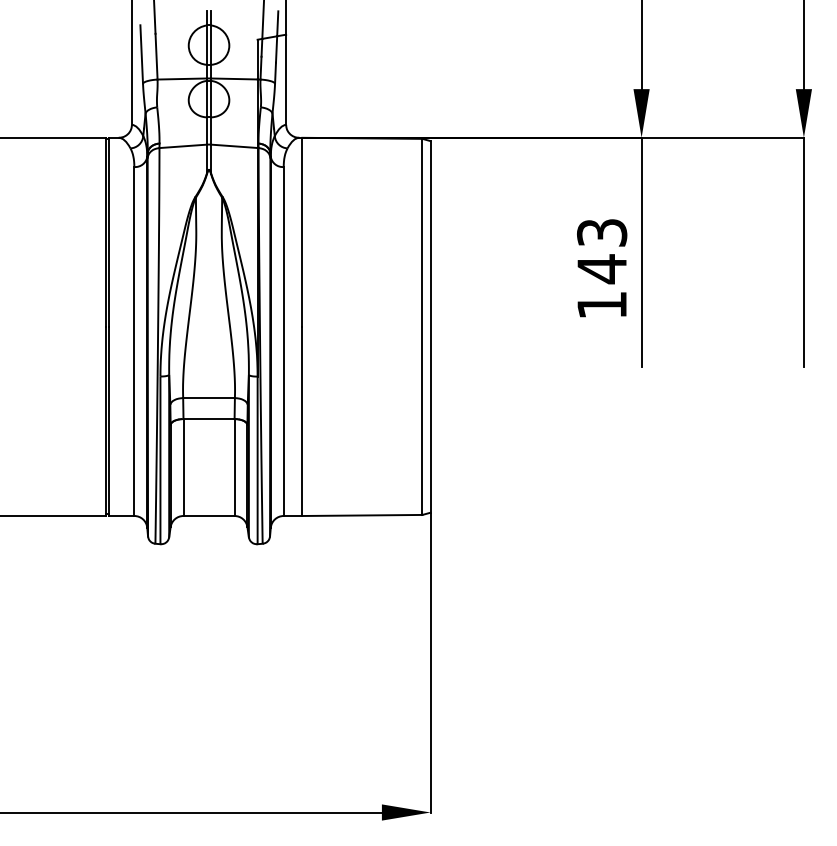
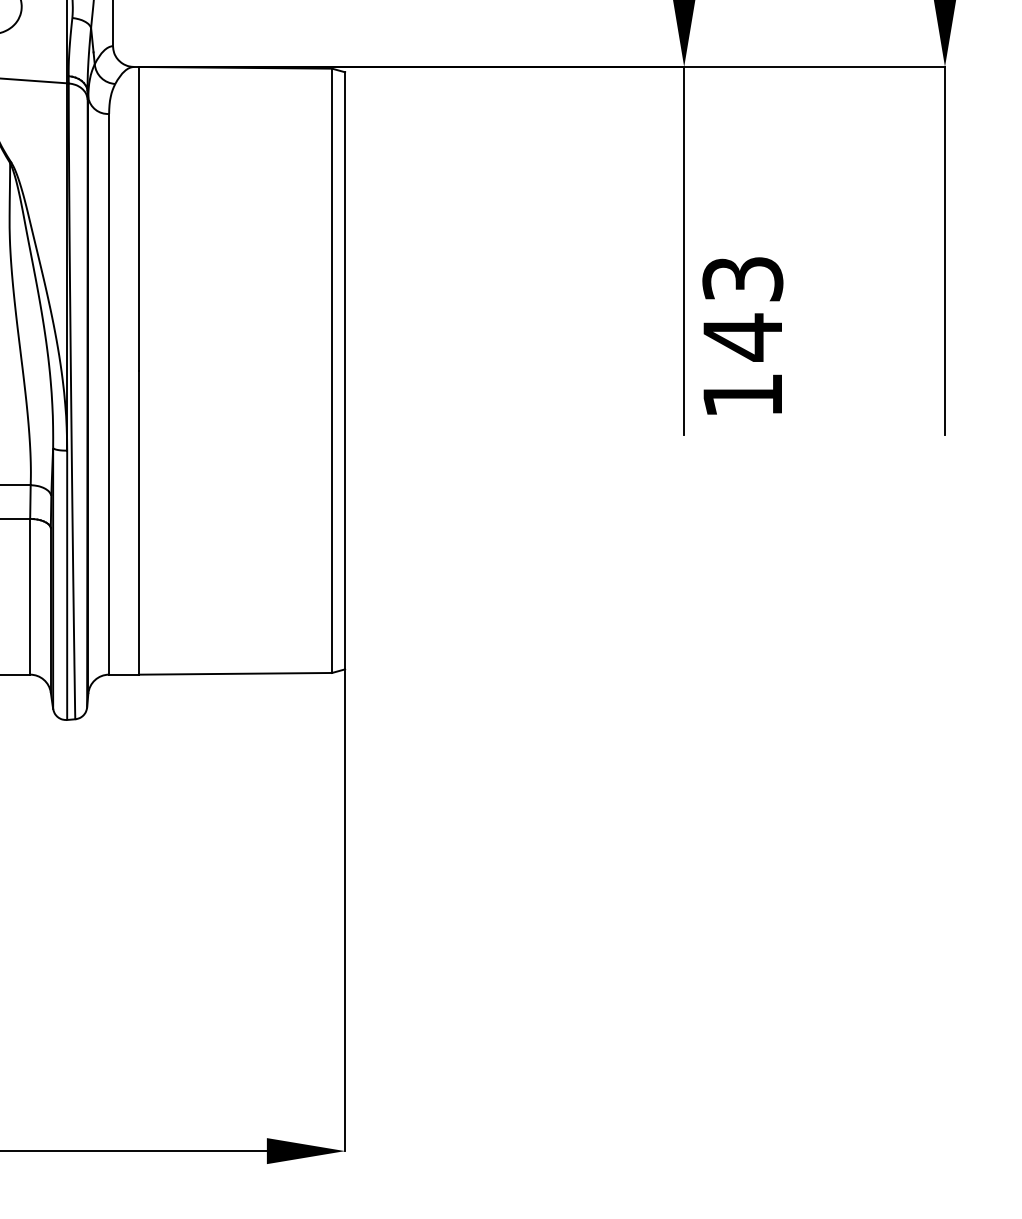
text: (602, 268) -> (743, 336), moved

